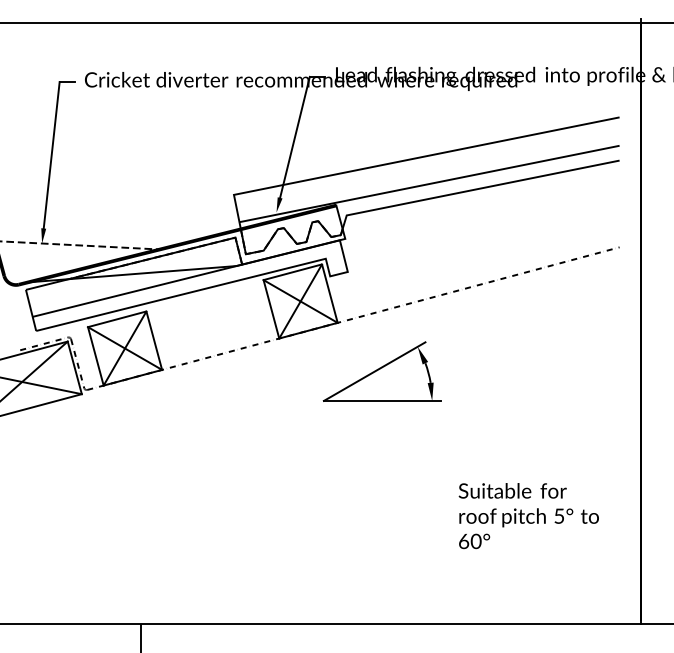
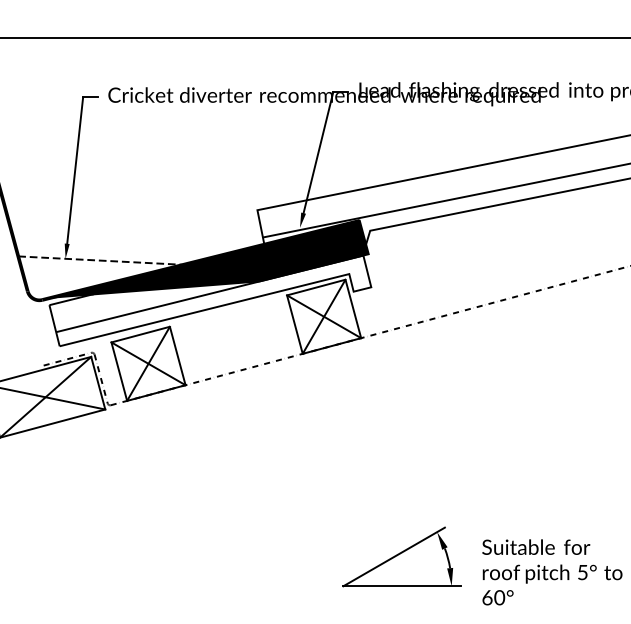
fill: (186, 243) -> (209, 258), added
part: (381, 371) -> (400, 556), moved
text: (528, 516) -> (551, 572), moved

